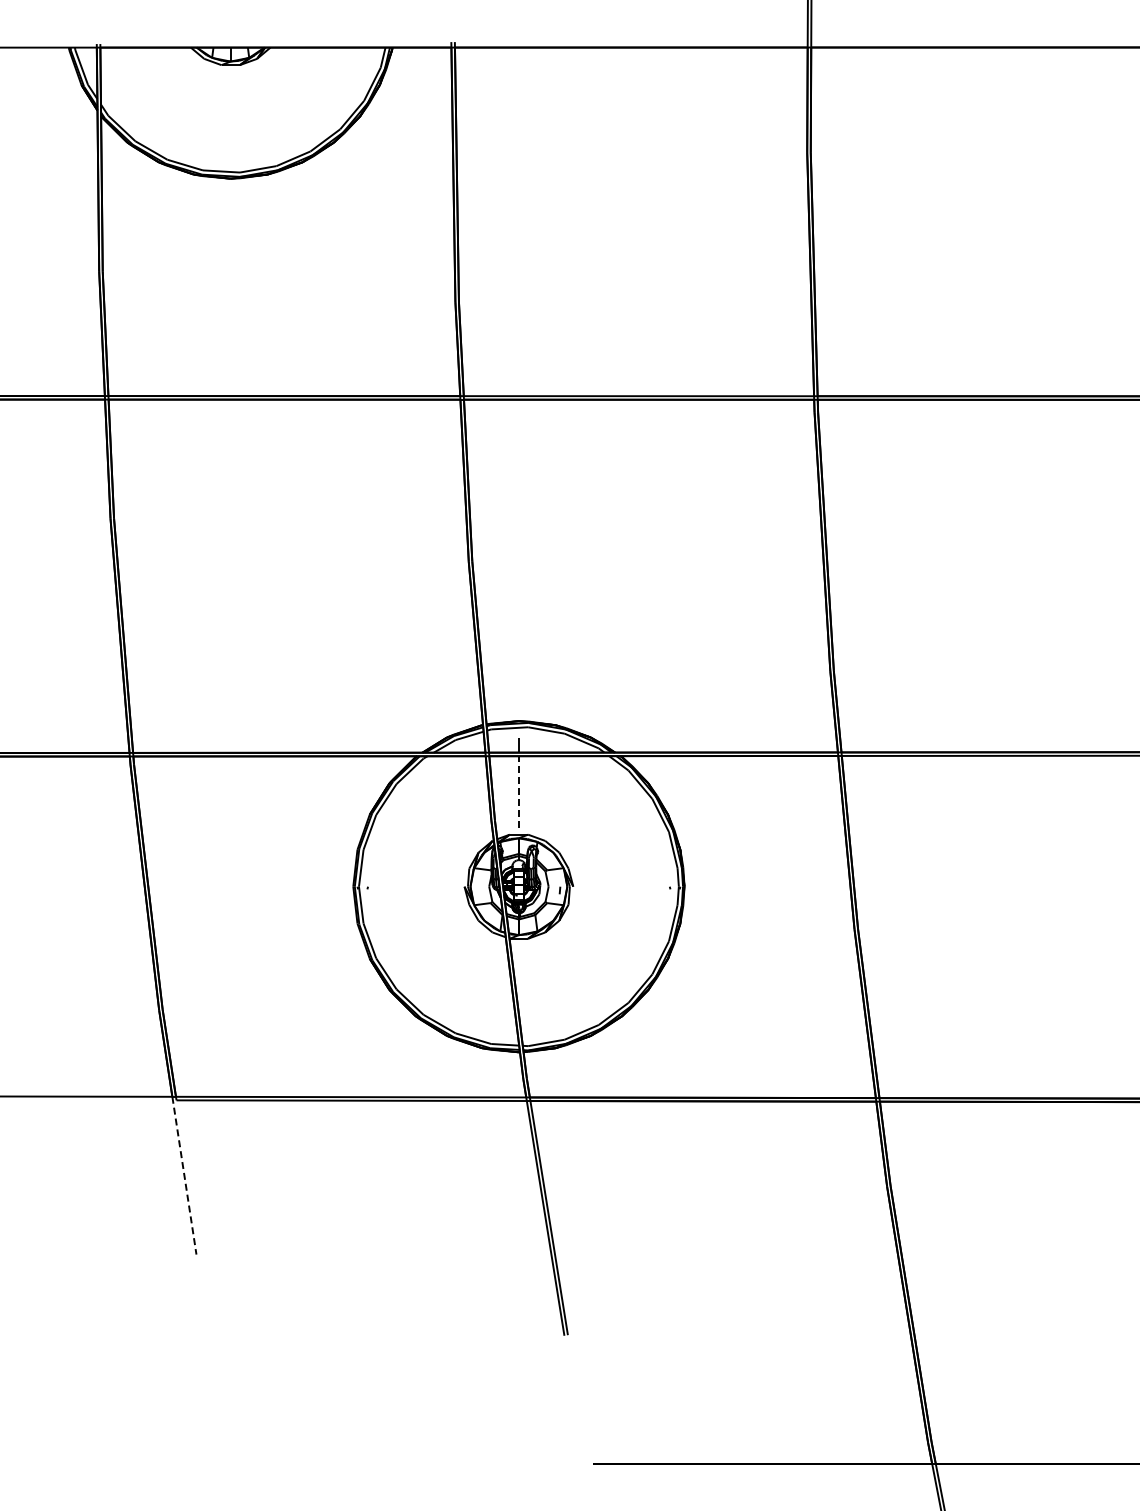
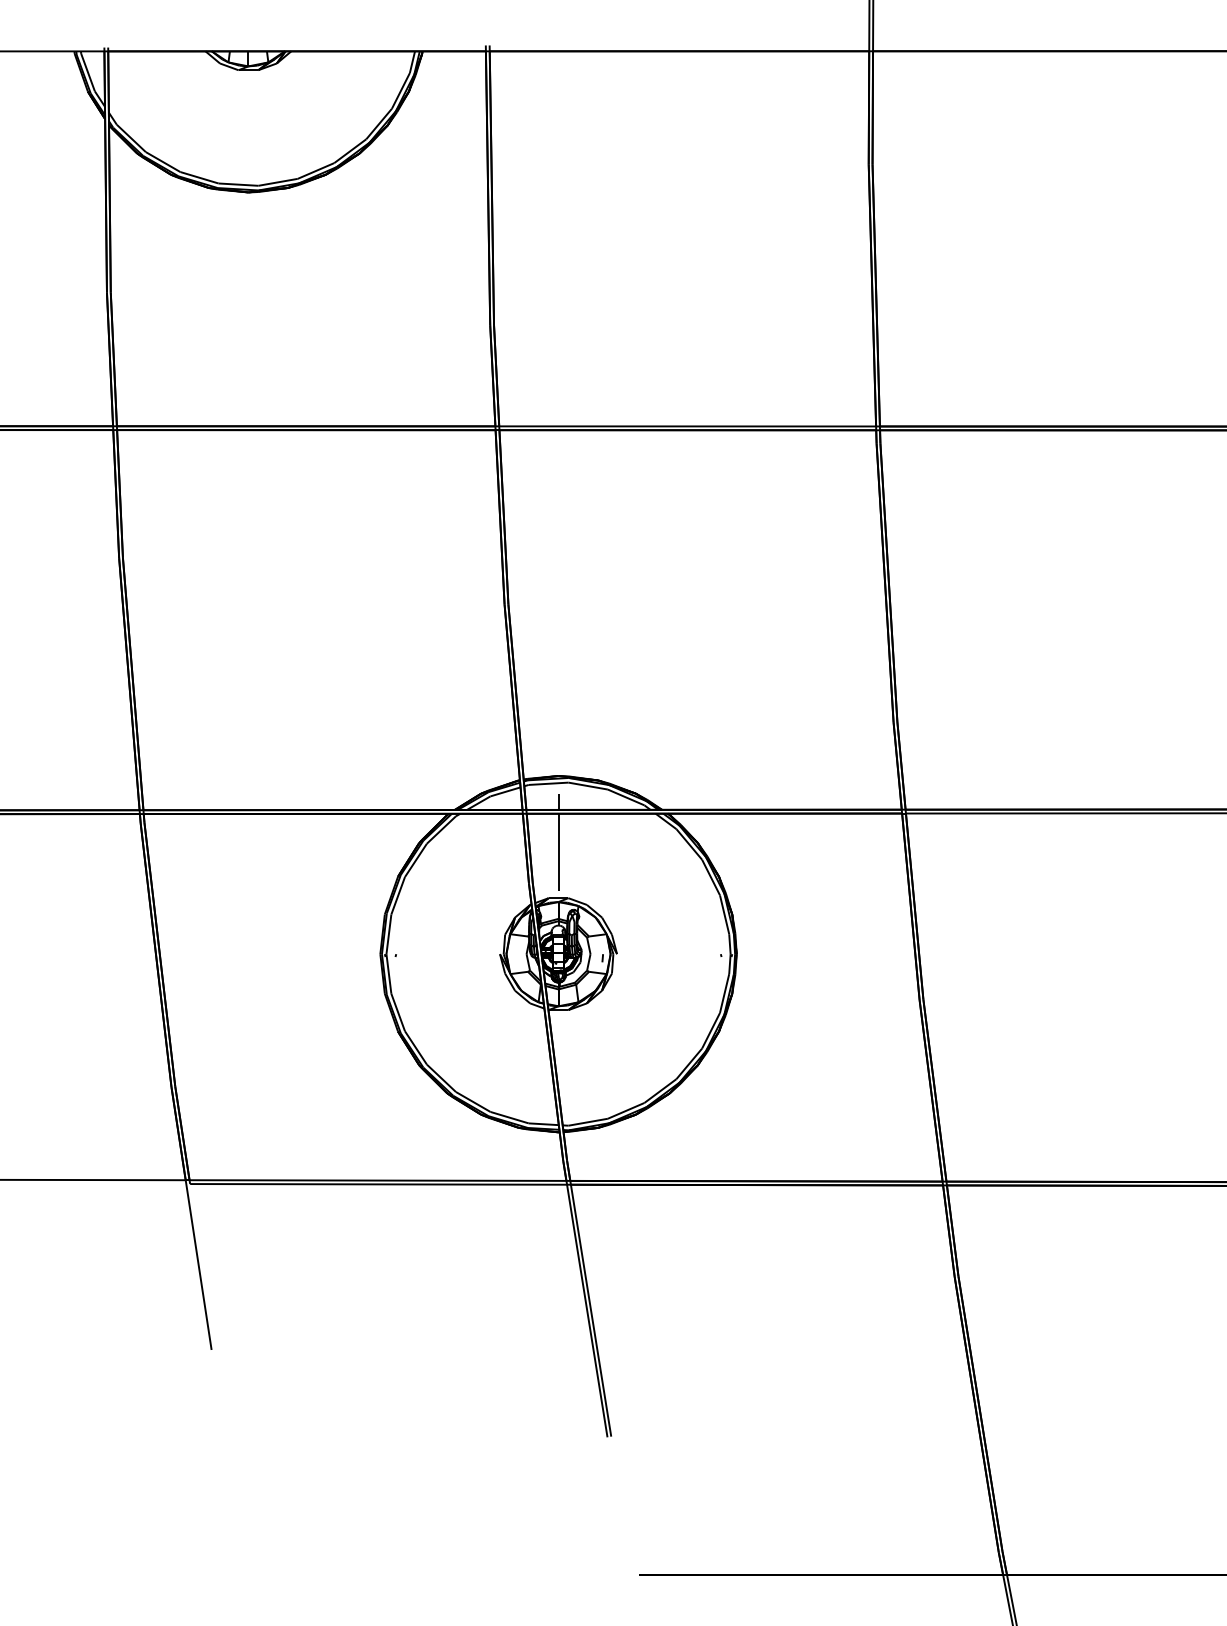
line: (518, 791) -> (558, 851), dashed -> solid
line: (184, 1175) -> (198, 1264), dashed -> solid

